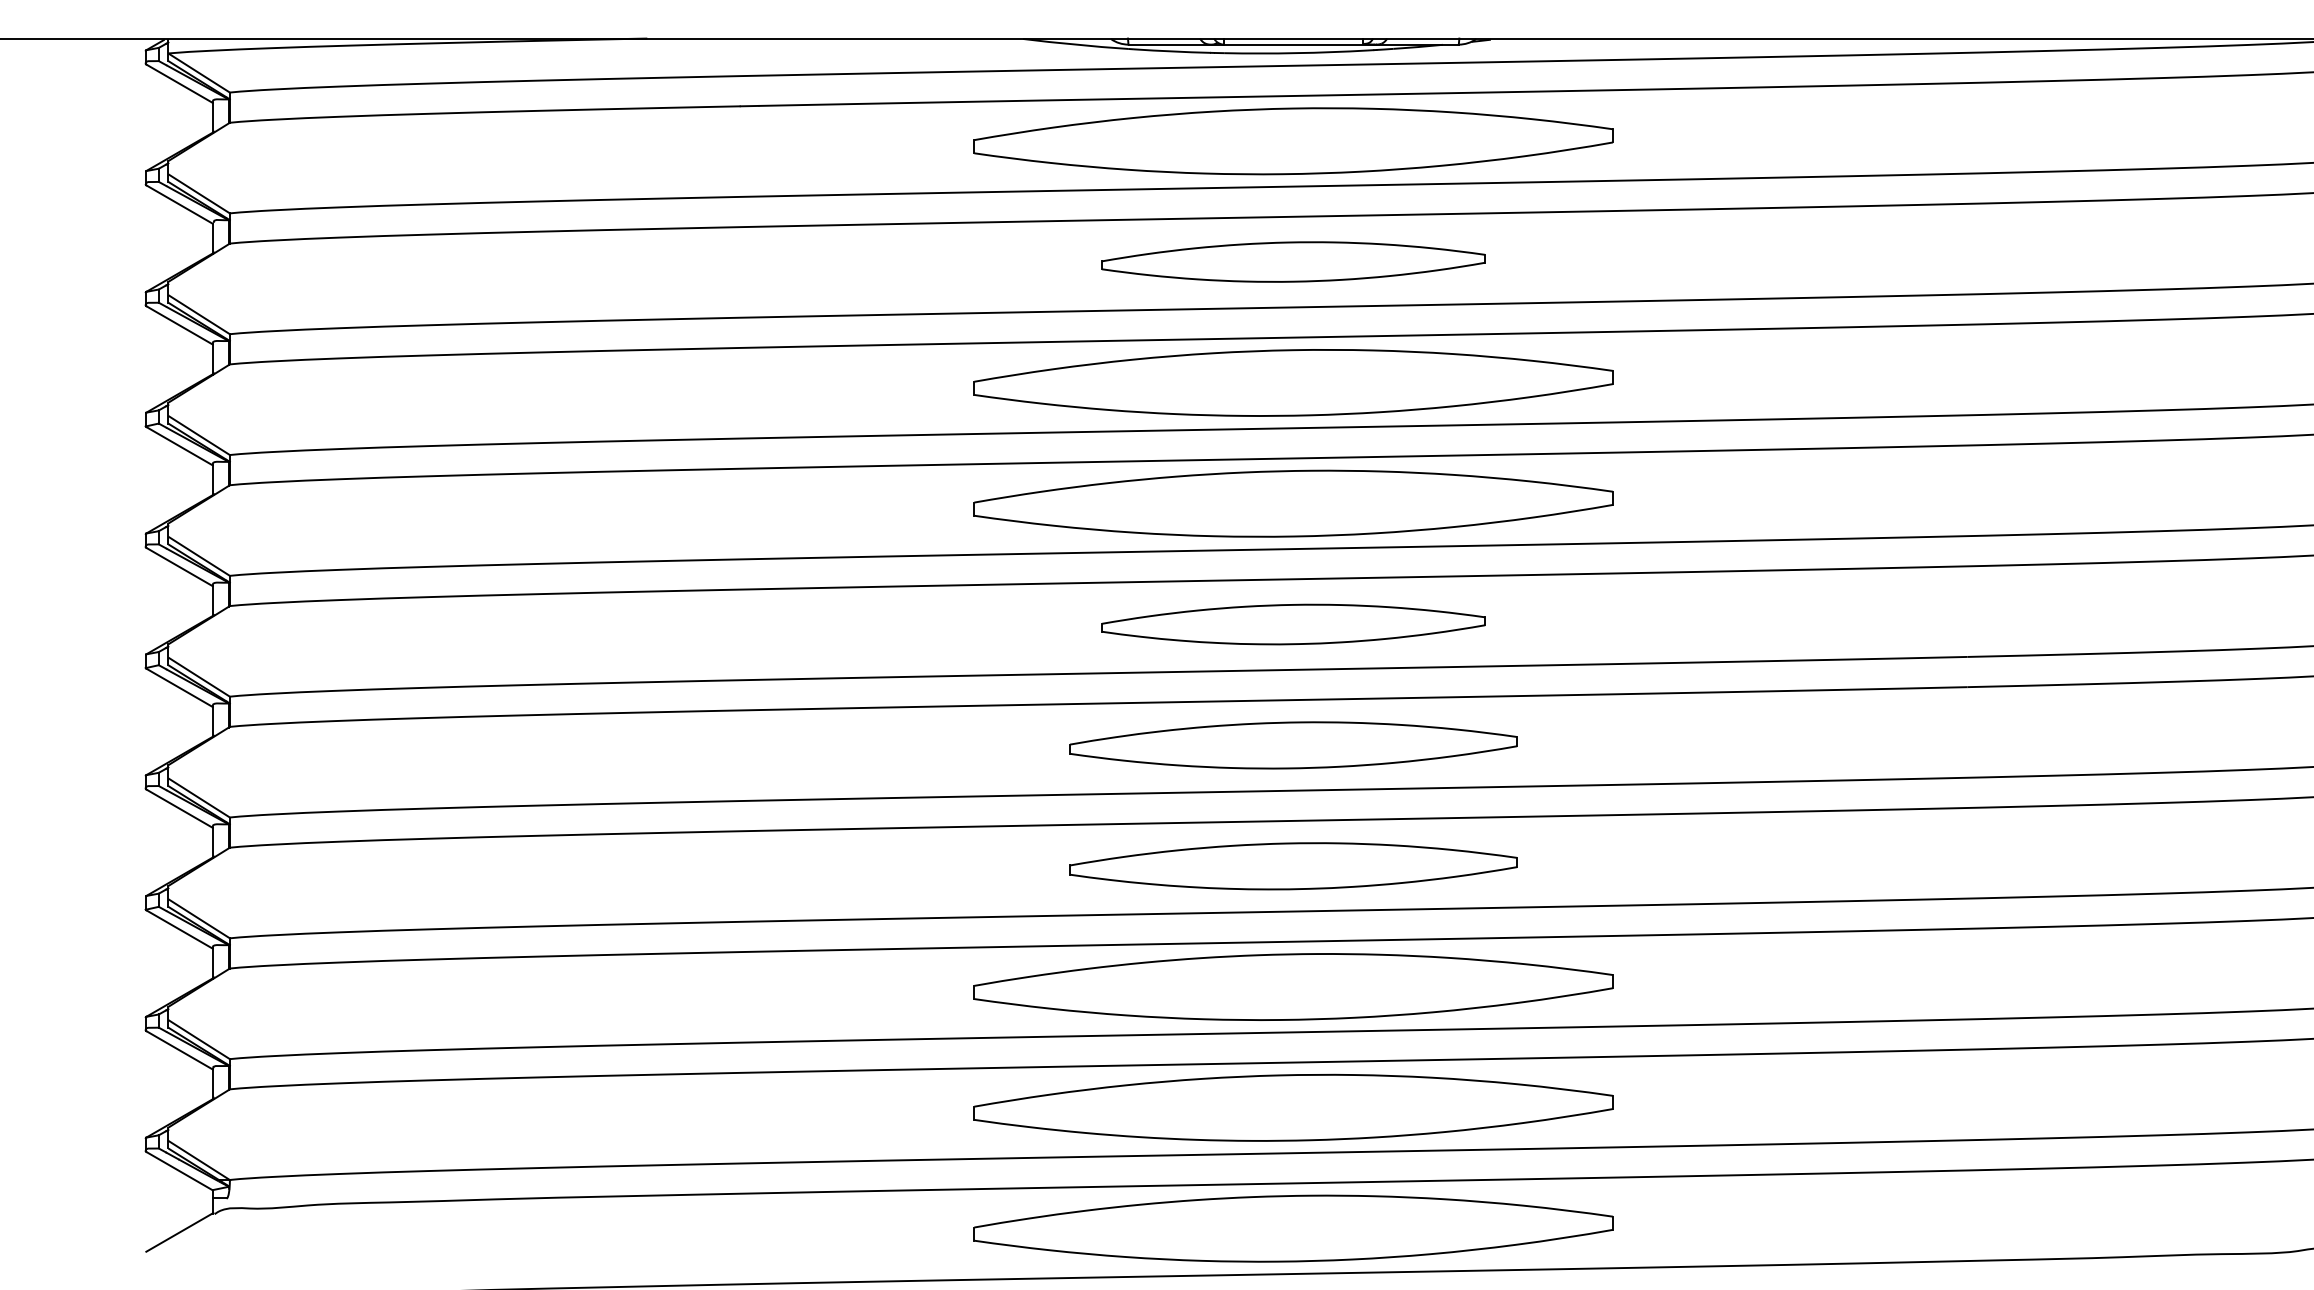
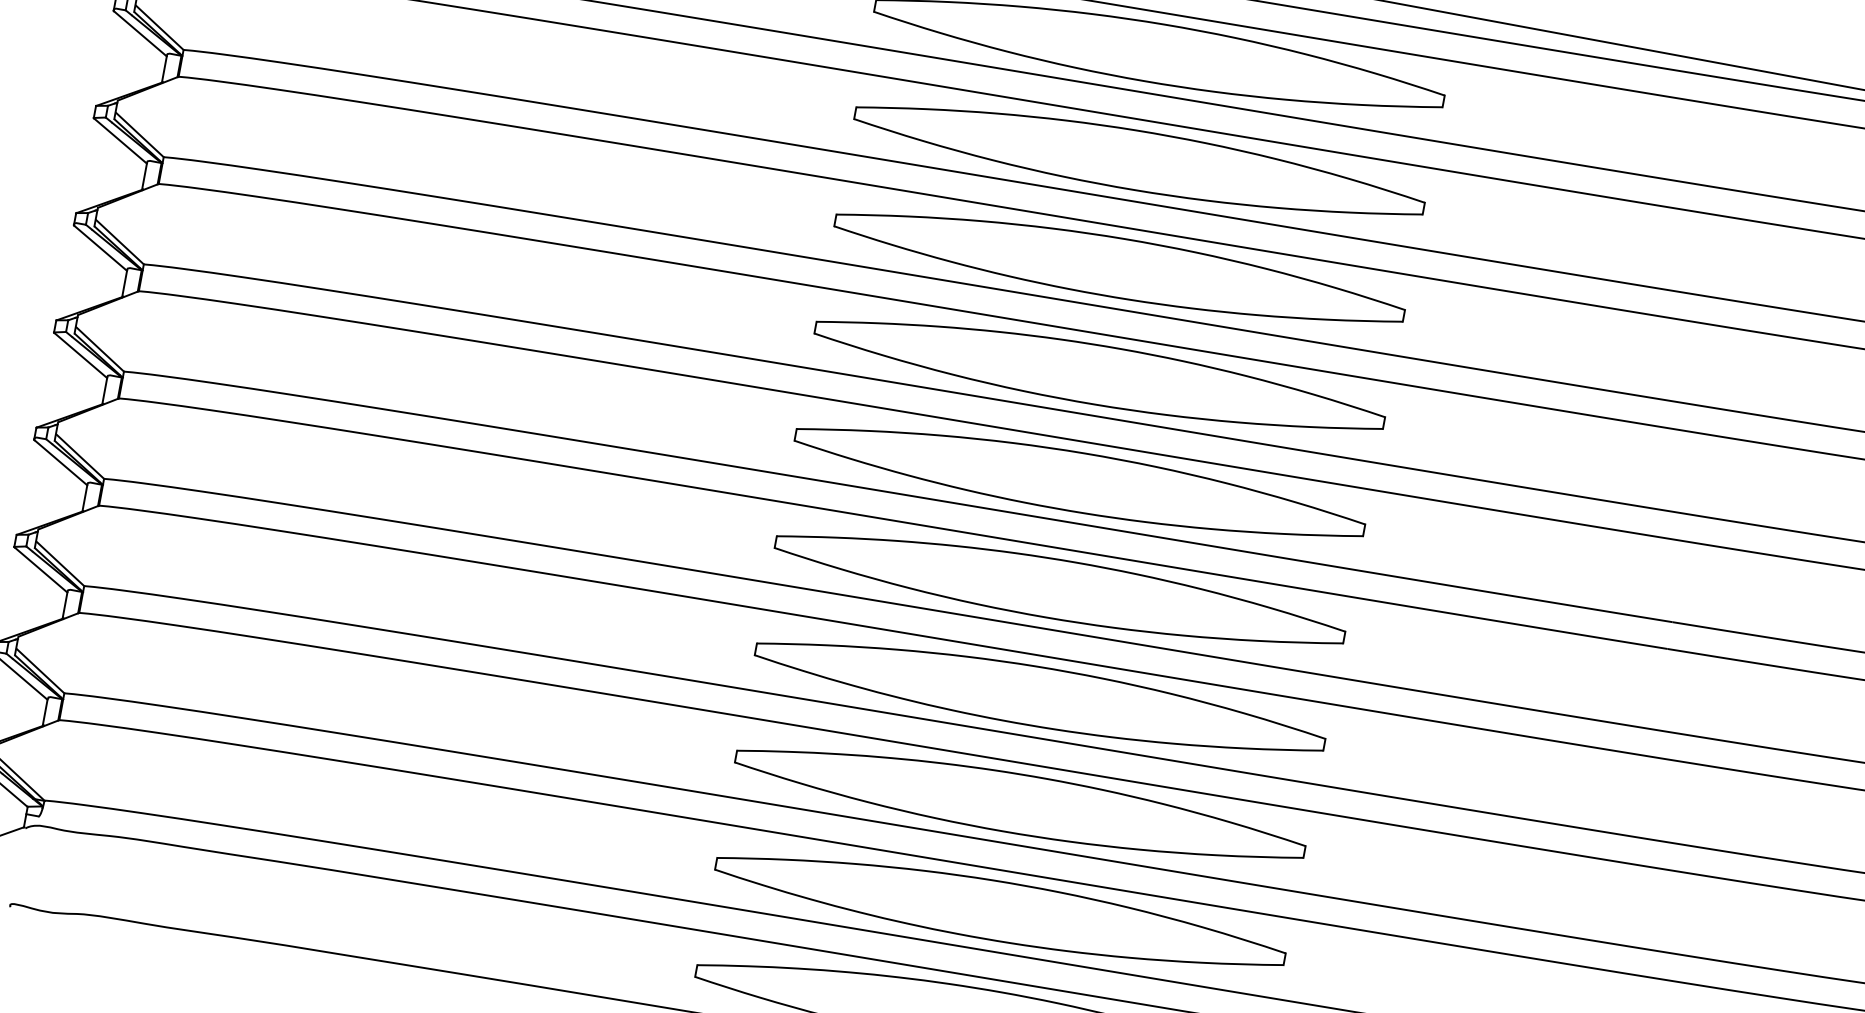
part: (1293, 261) -> (1139, 160), size x1.67
part: (1293, 624) -> (1079, 482), size x1.67
part: (1293, 745) -> (1059, 589), size x1.43
part: (1293, 866) -> (1039, 697), size x1.43

